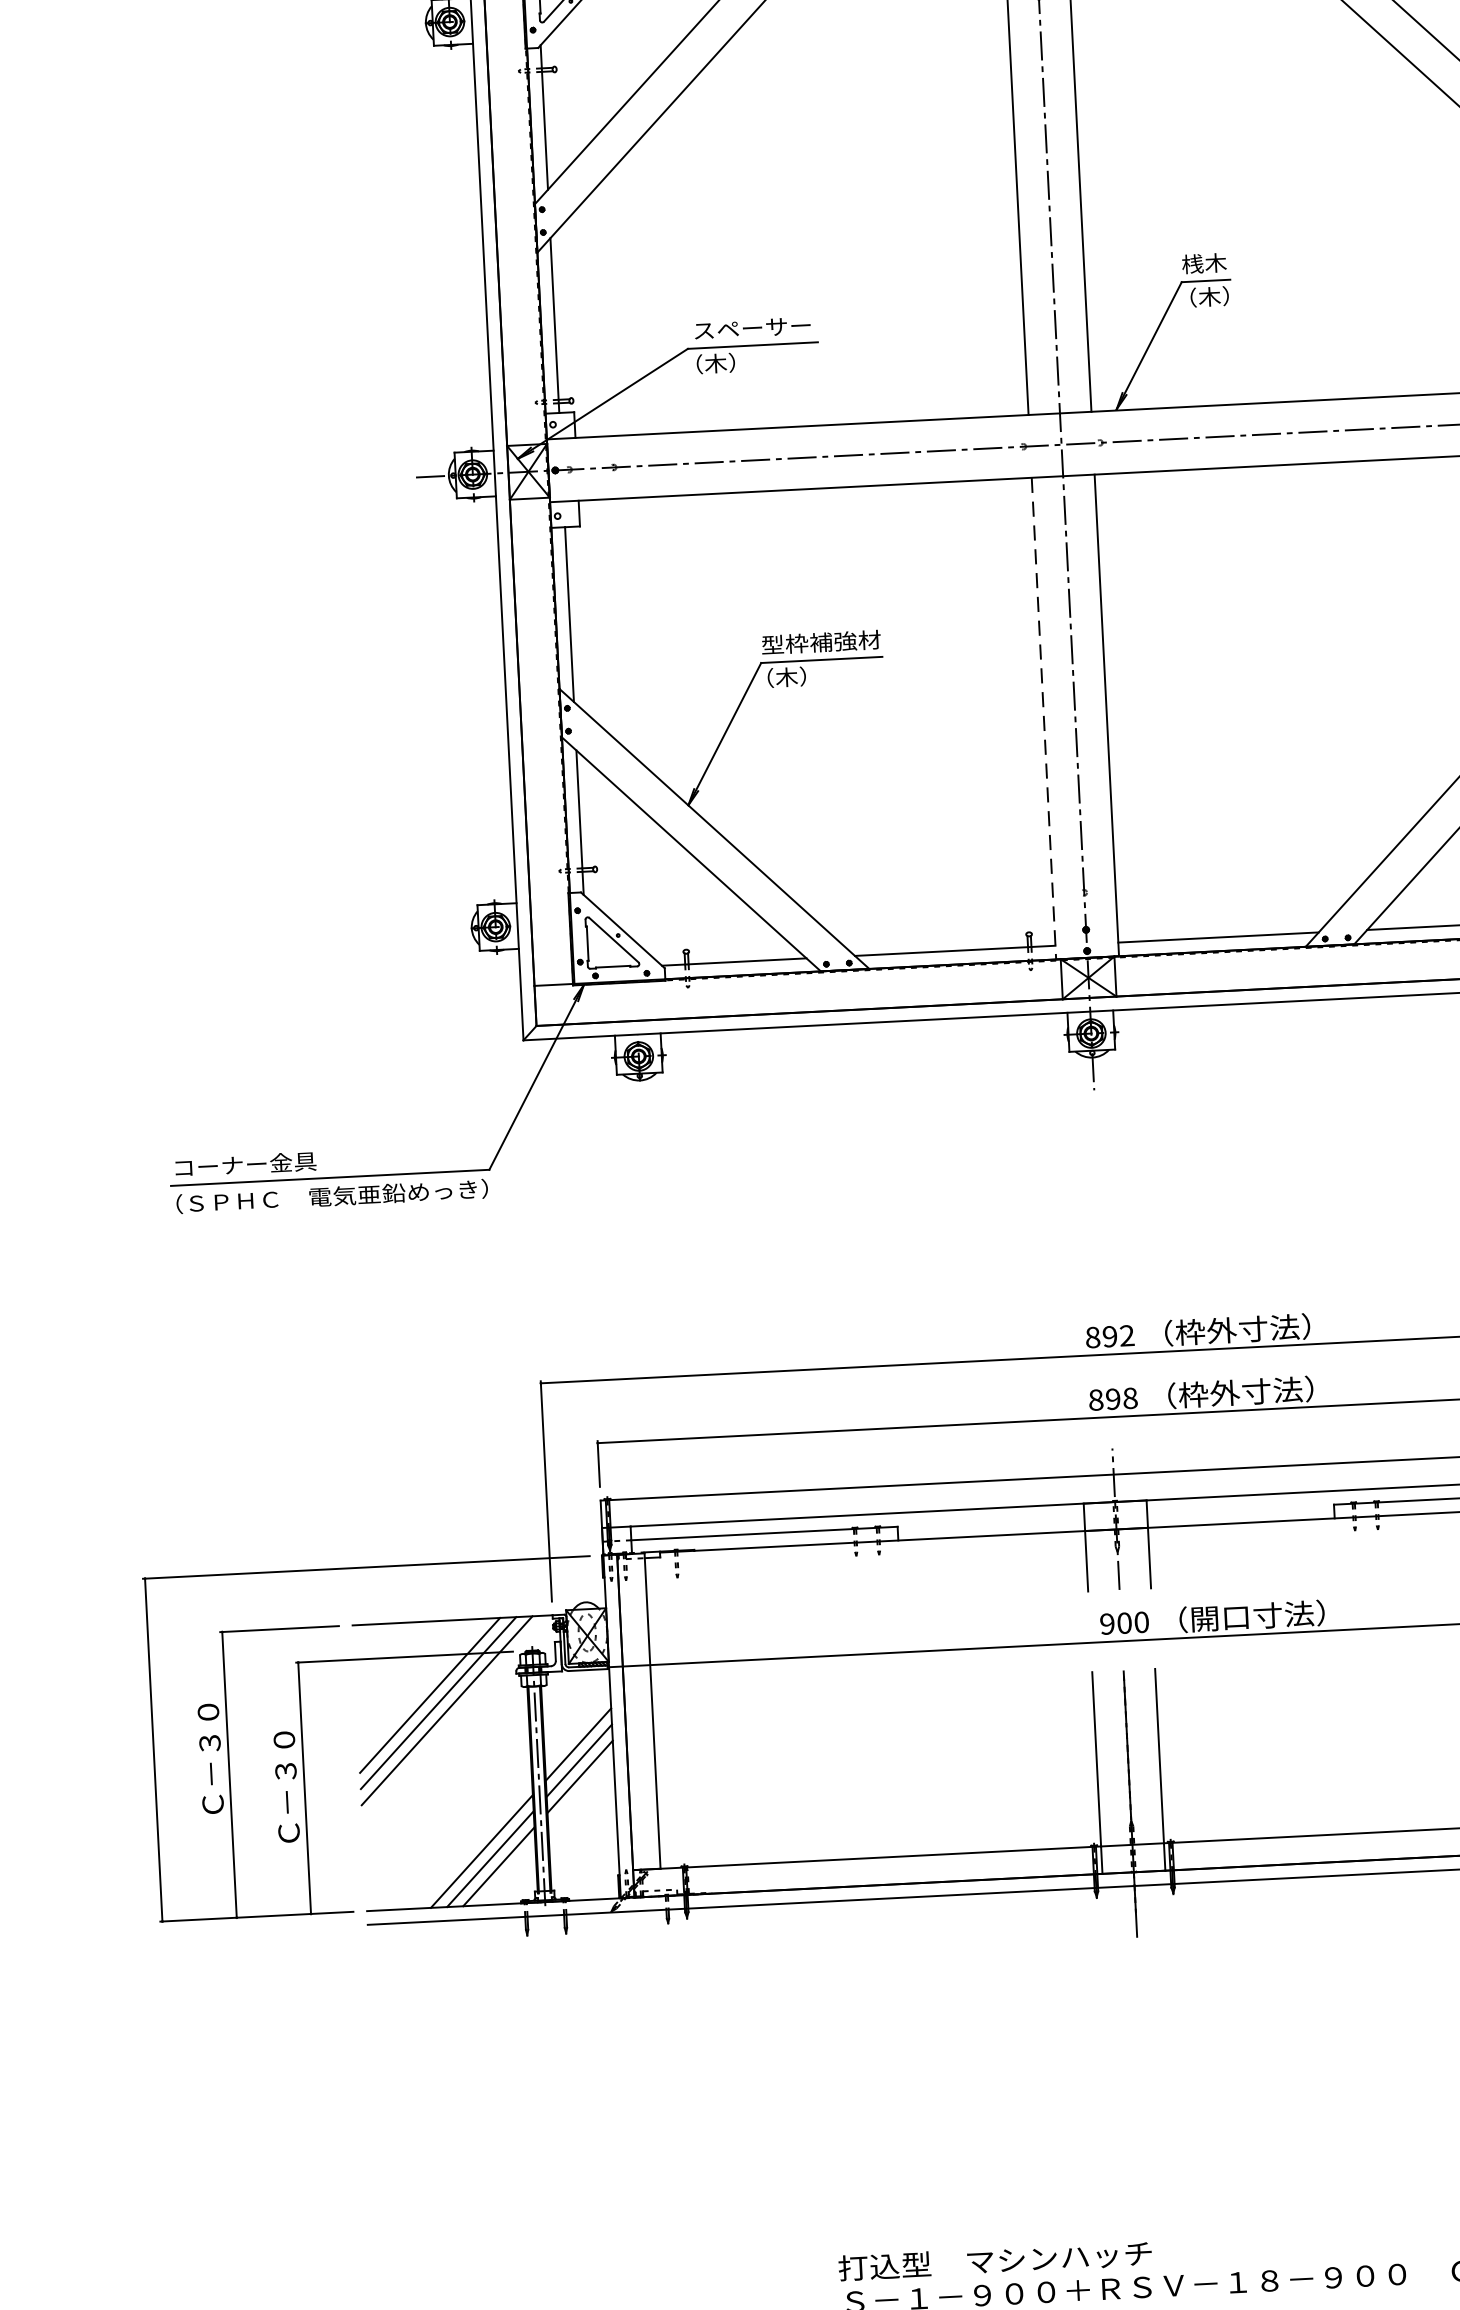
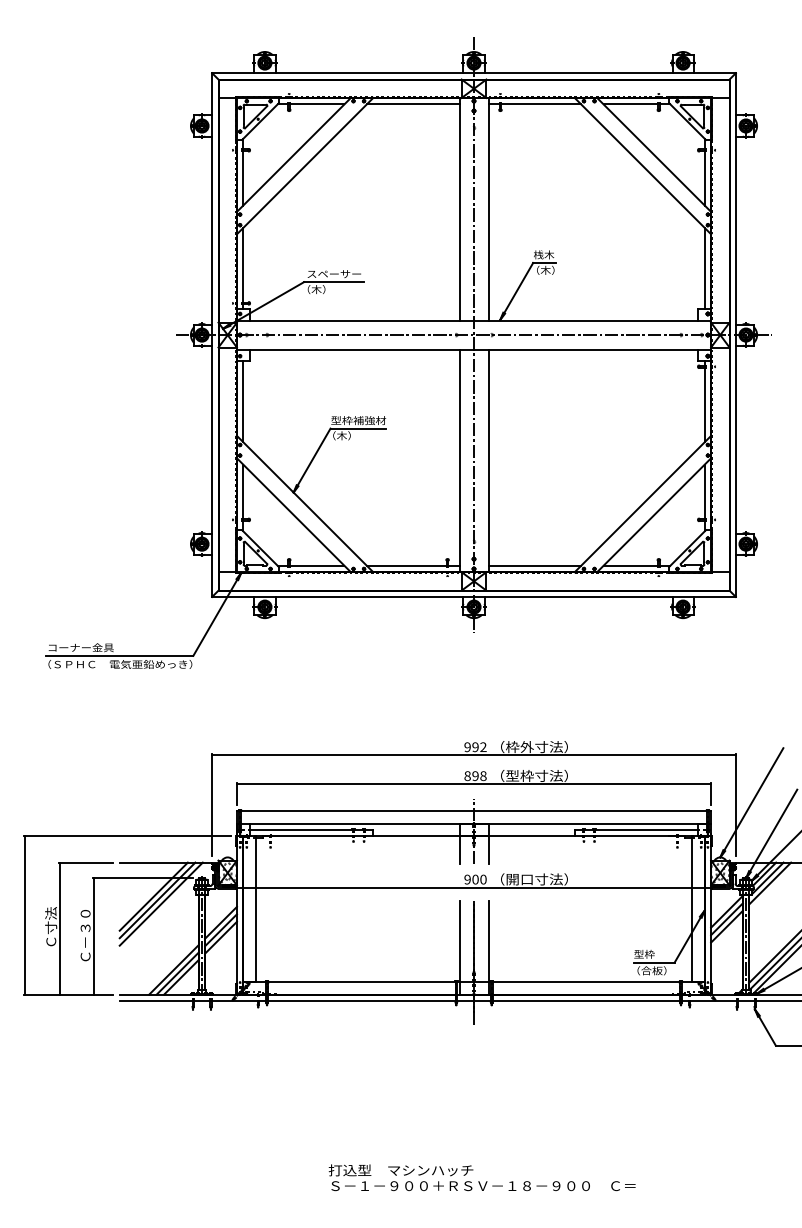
line: (1044, 720) -> (459, 461), dashed -> solid
text: (1092, 1338) -> (467, 747), 892 -> 992
text: (1208, 1393) -> (519, 775), （枠外寸法） -> （型枠寸法）
text: (210, 1745) -> (51, 914), Ｃ－３０ -> Ｃ寸法

